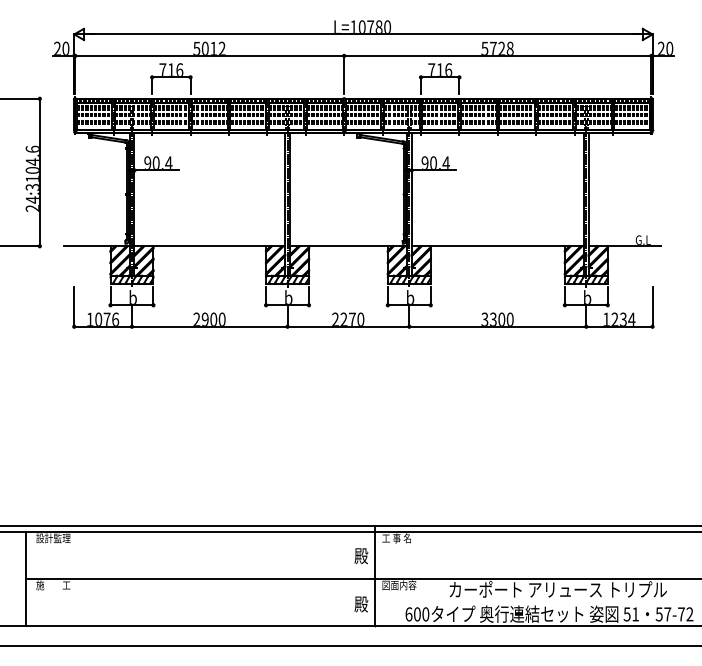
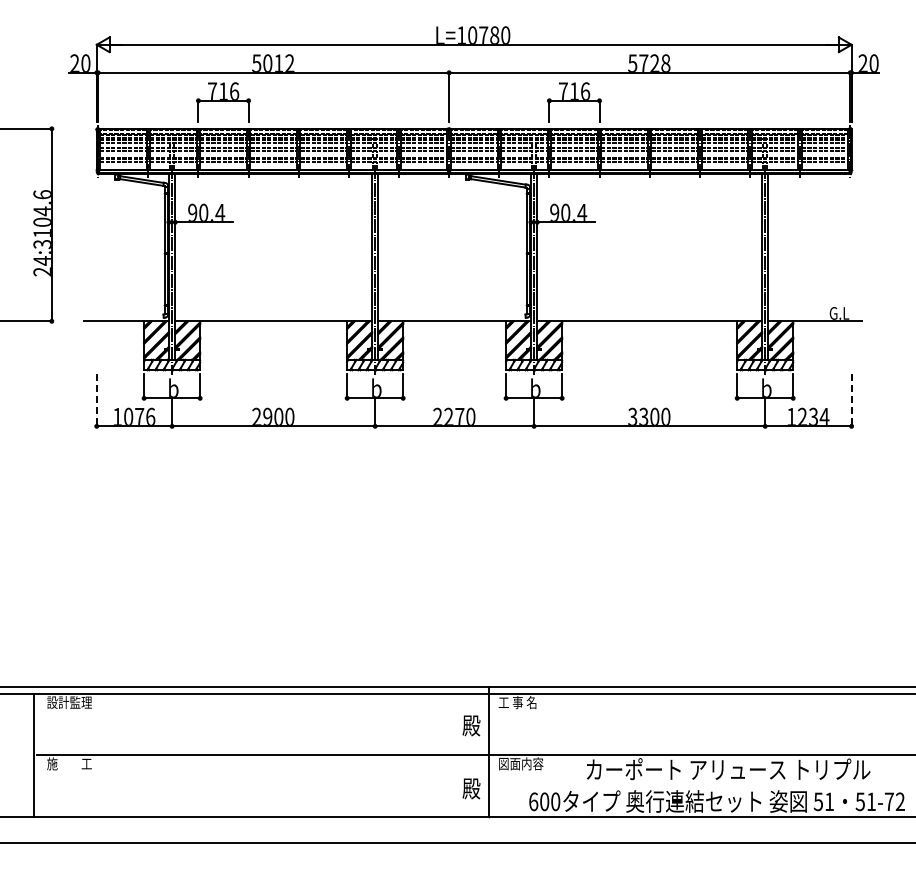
line: (74, 306) -> (96, 400), solid -> dashed
line: (652, 306) -> (851, 400), solid -> dashed
text: (667, 614) -> (871, 801), 57-72 -> 51-72

